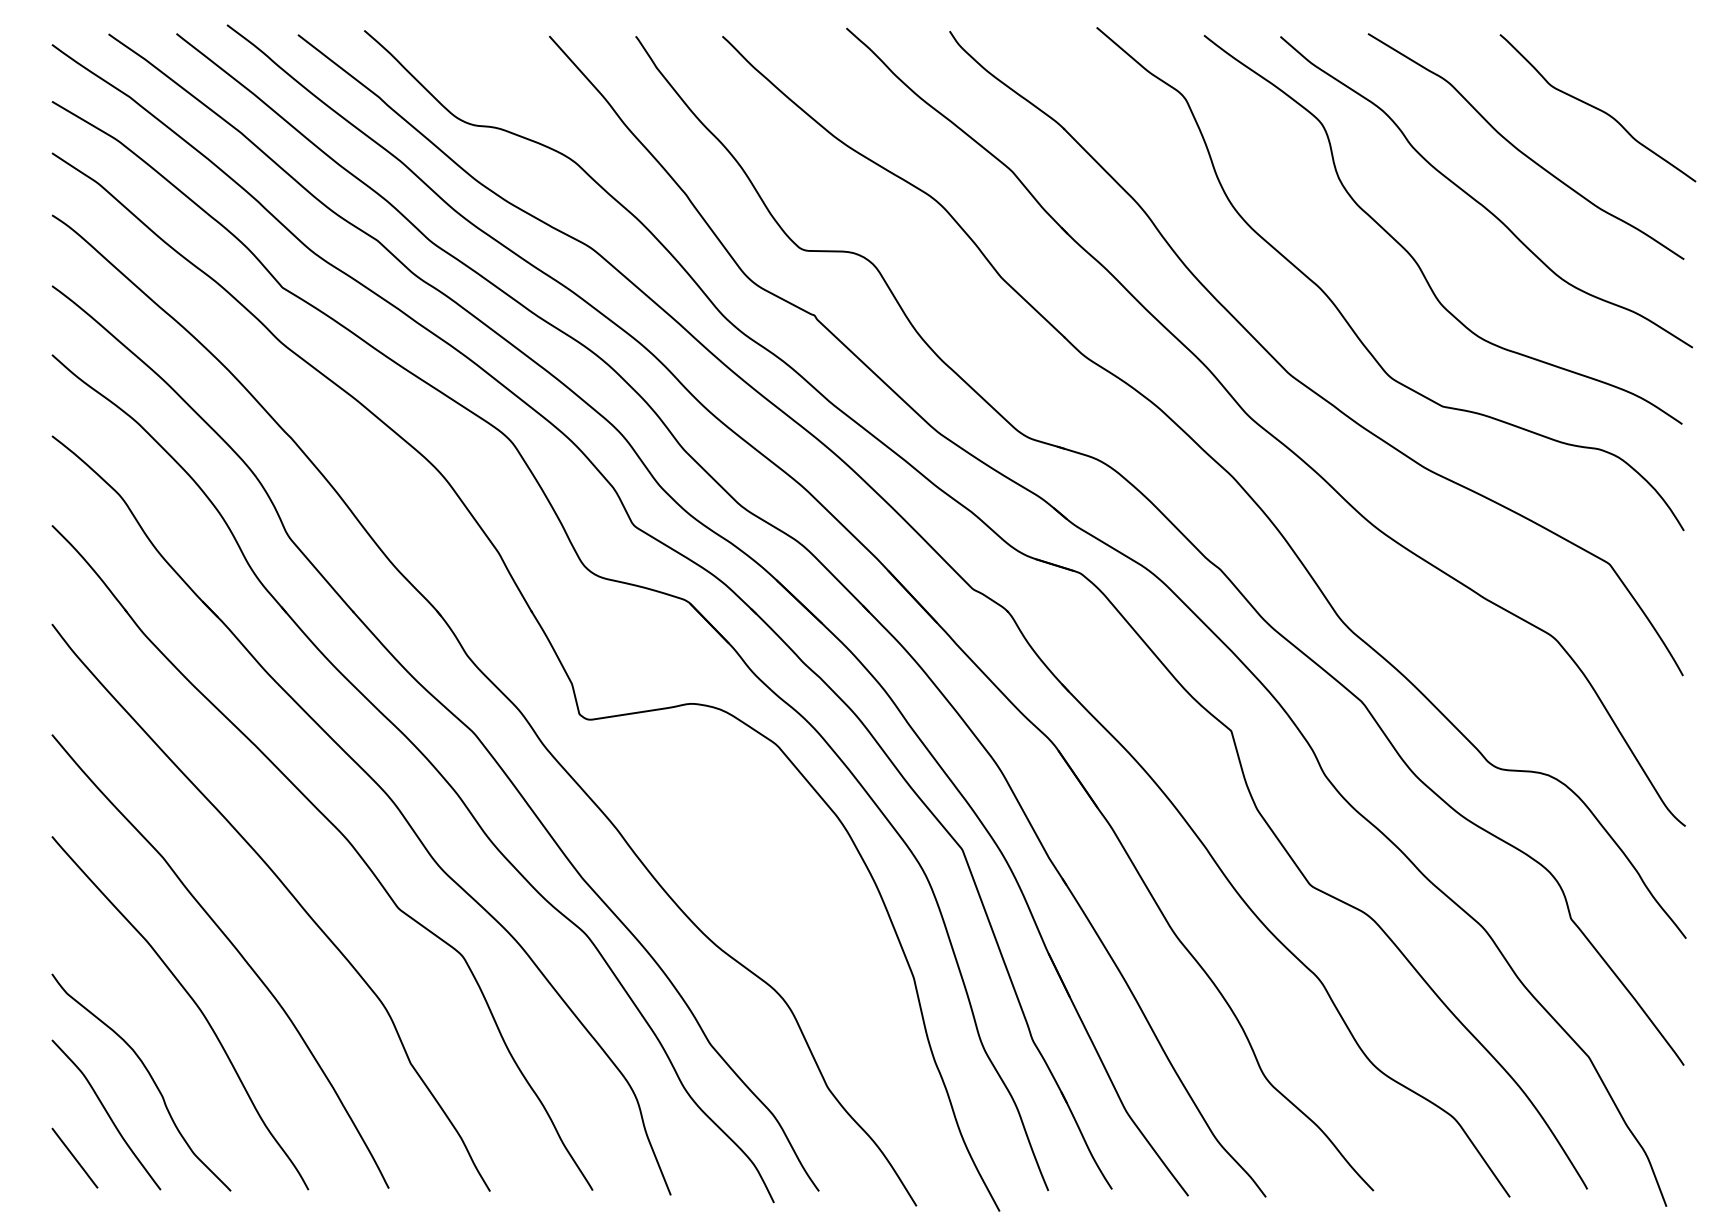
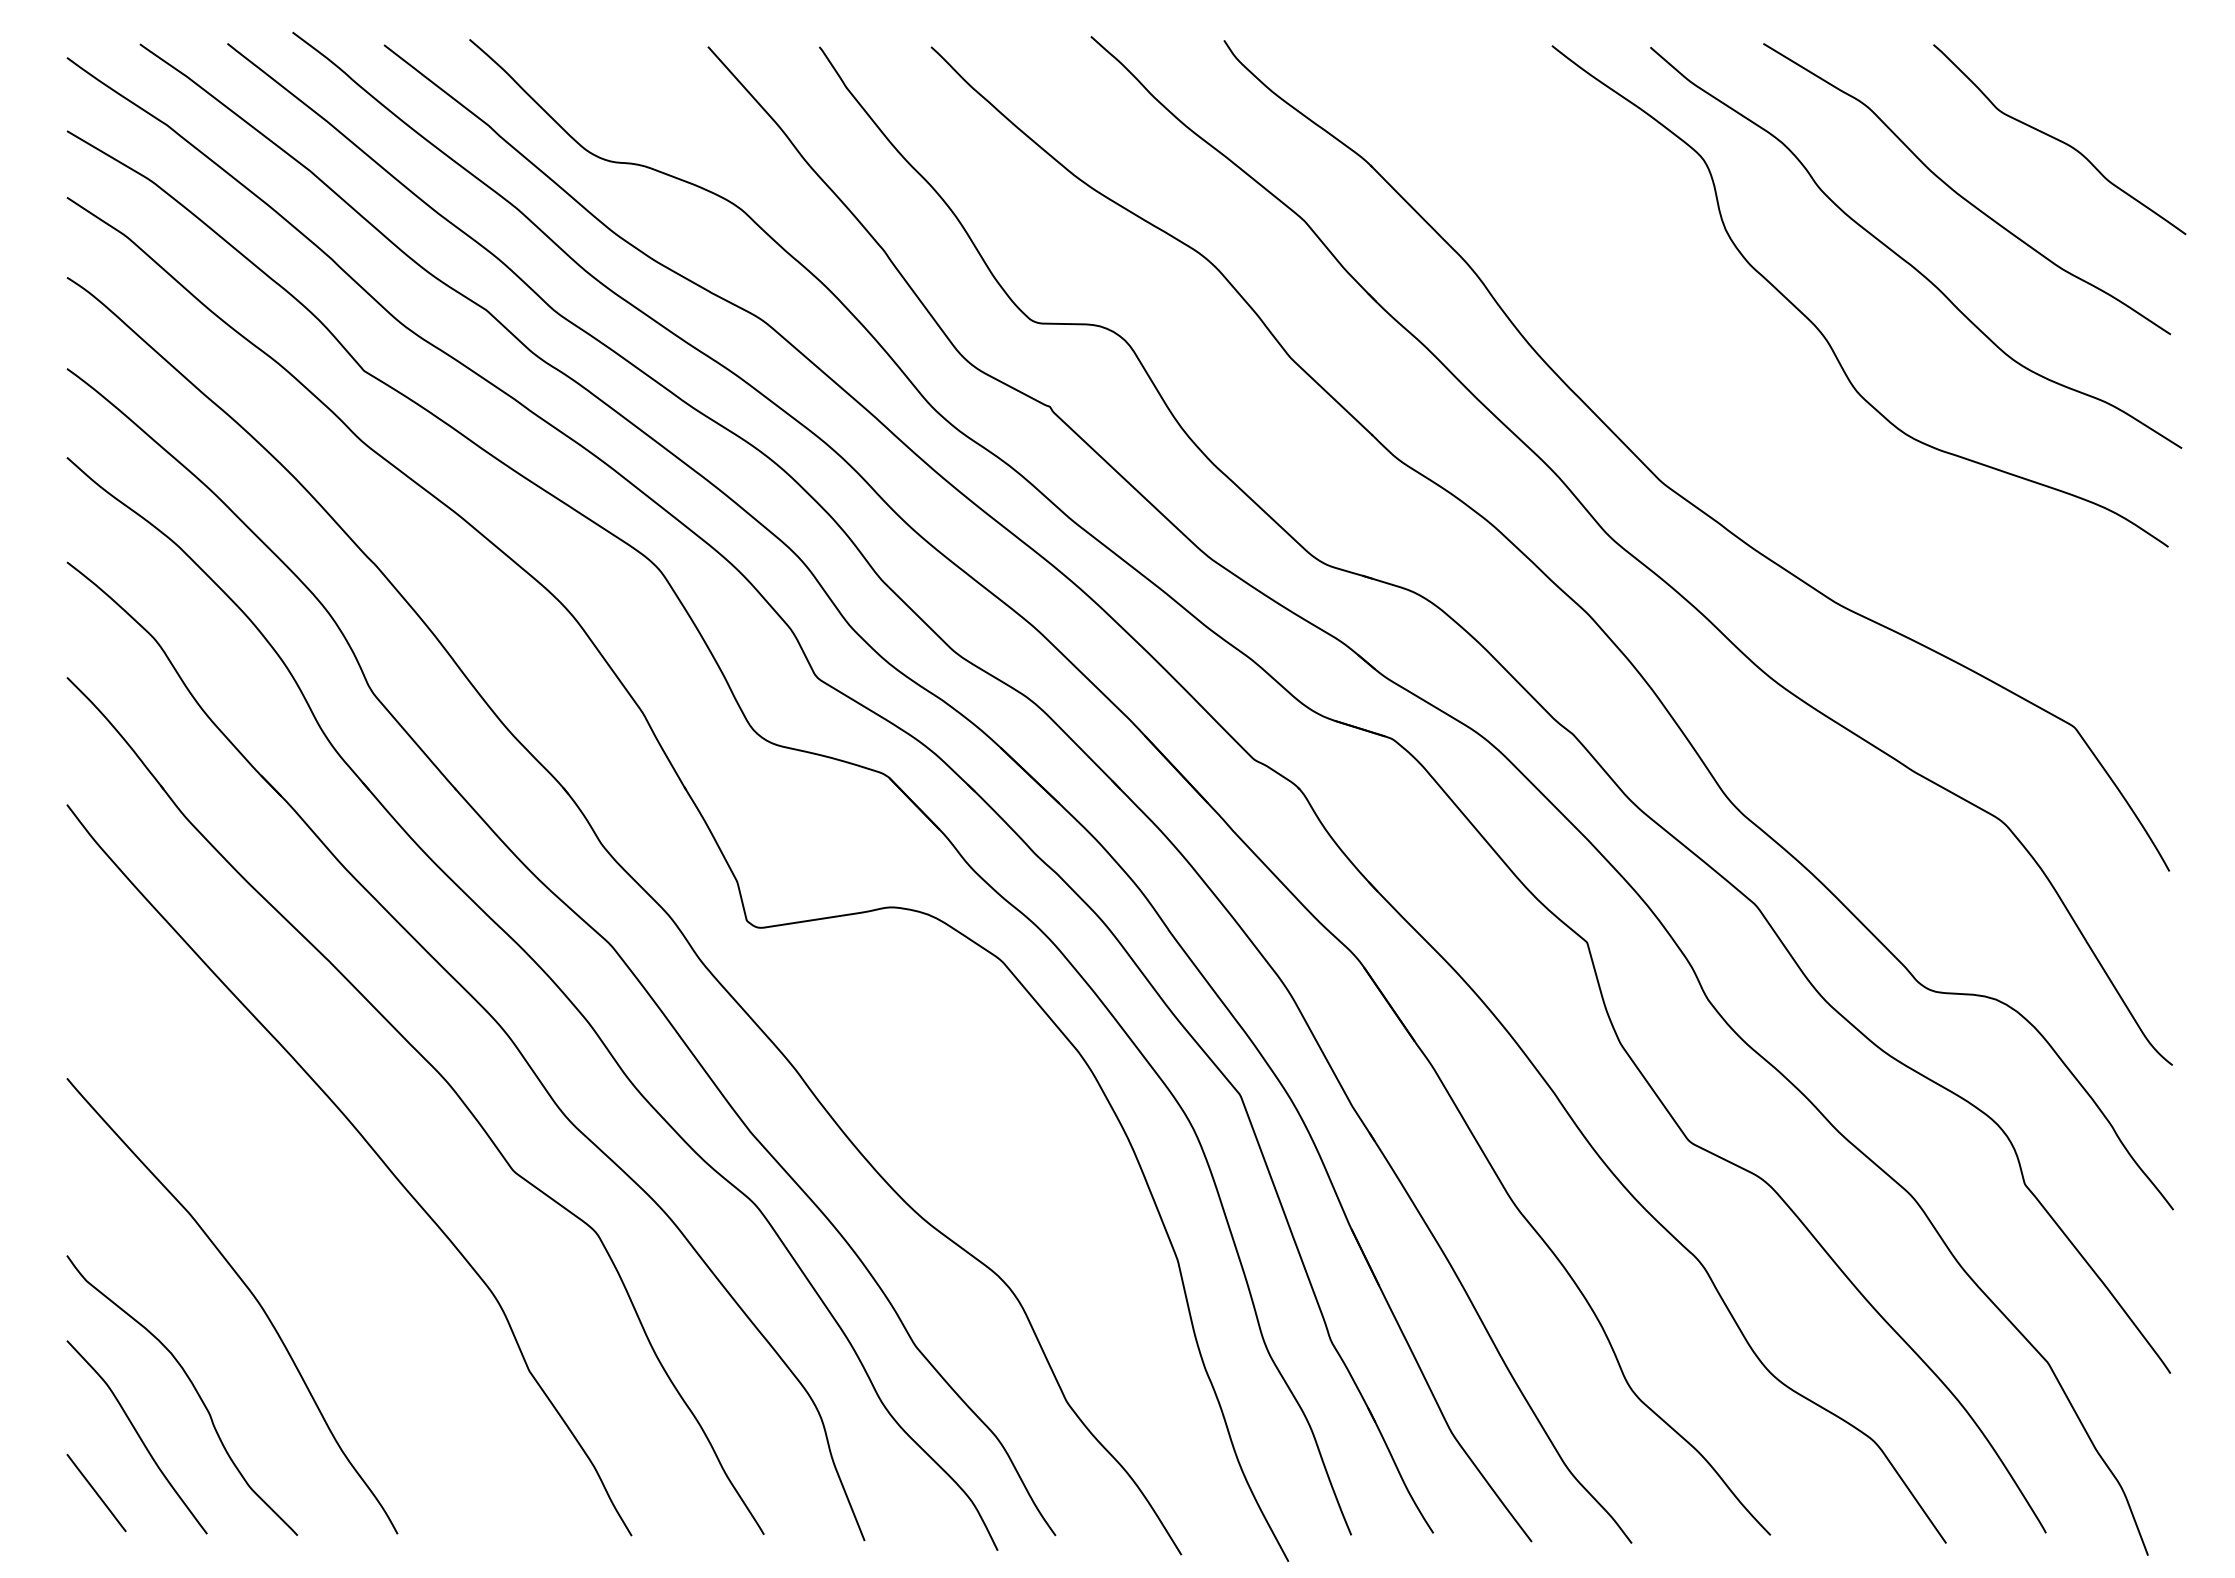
curve: (1341, 312) -> (1728, 402), removed
curve: (233, 947) -> (301, 1221), removed

